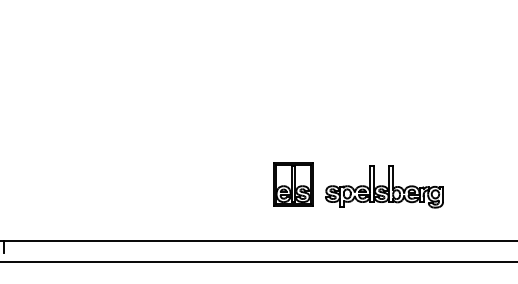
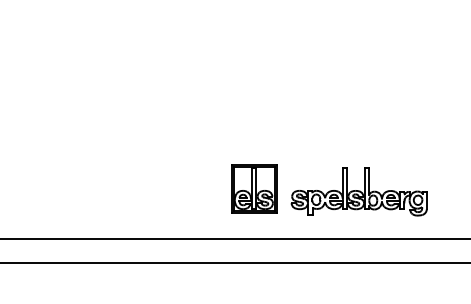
part: (358, 185) -> (329, 190), moved

